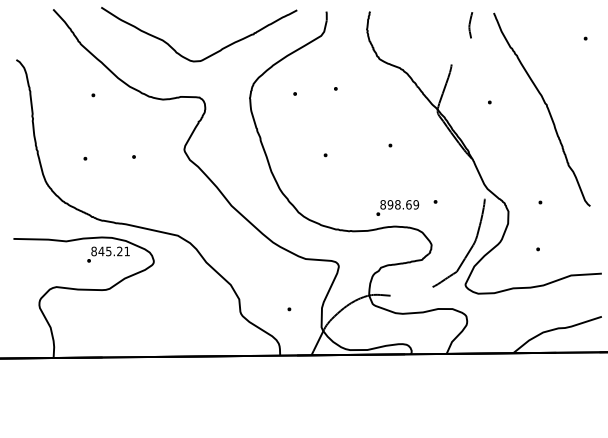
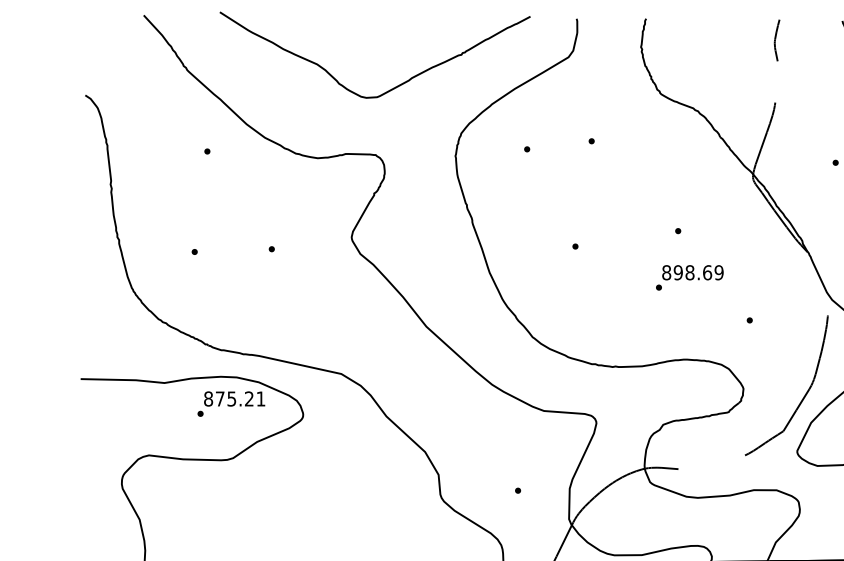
curve: (470, 25) -> (776, 40), moved
text: (397, 207) -> (689, 276), moved
text: (101, 251) -> (220, 399), 845.21 -> 875.21

